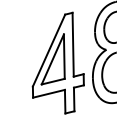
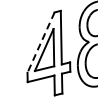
line: (48, 51) -> (40, 43), solid -> dashed

